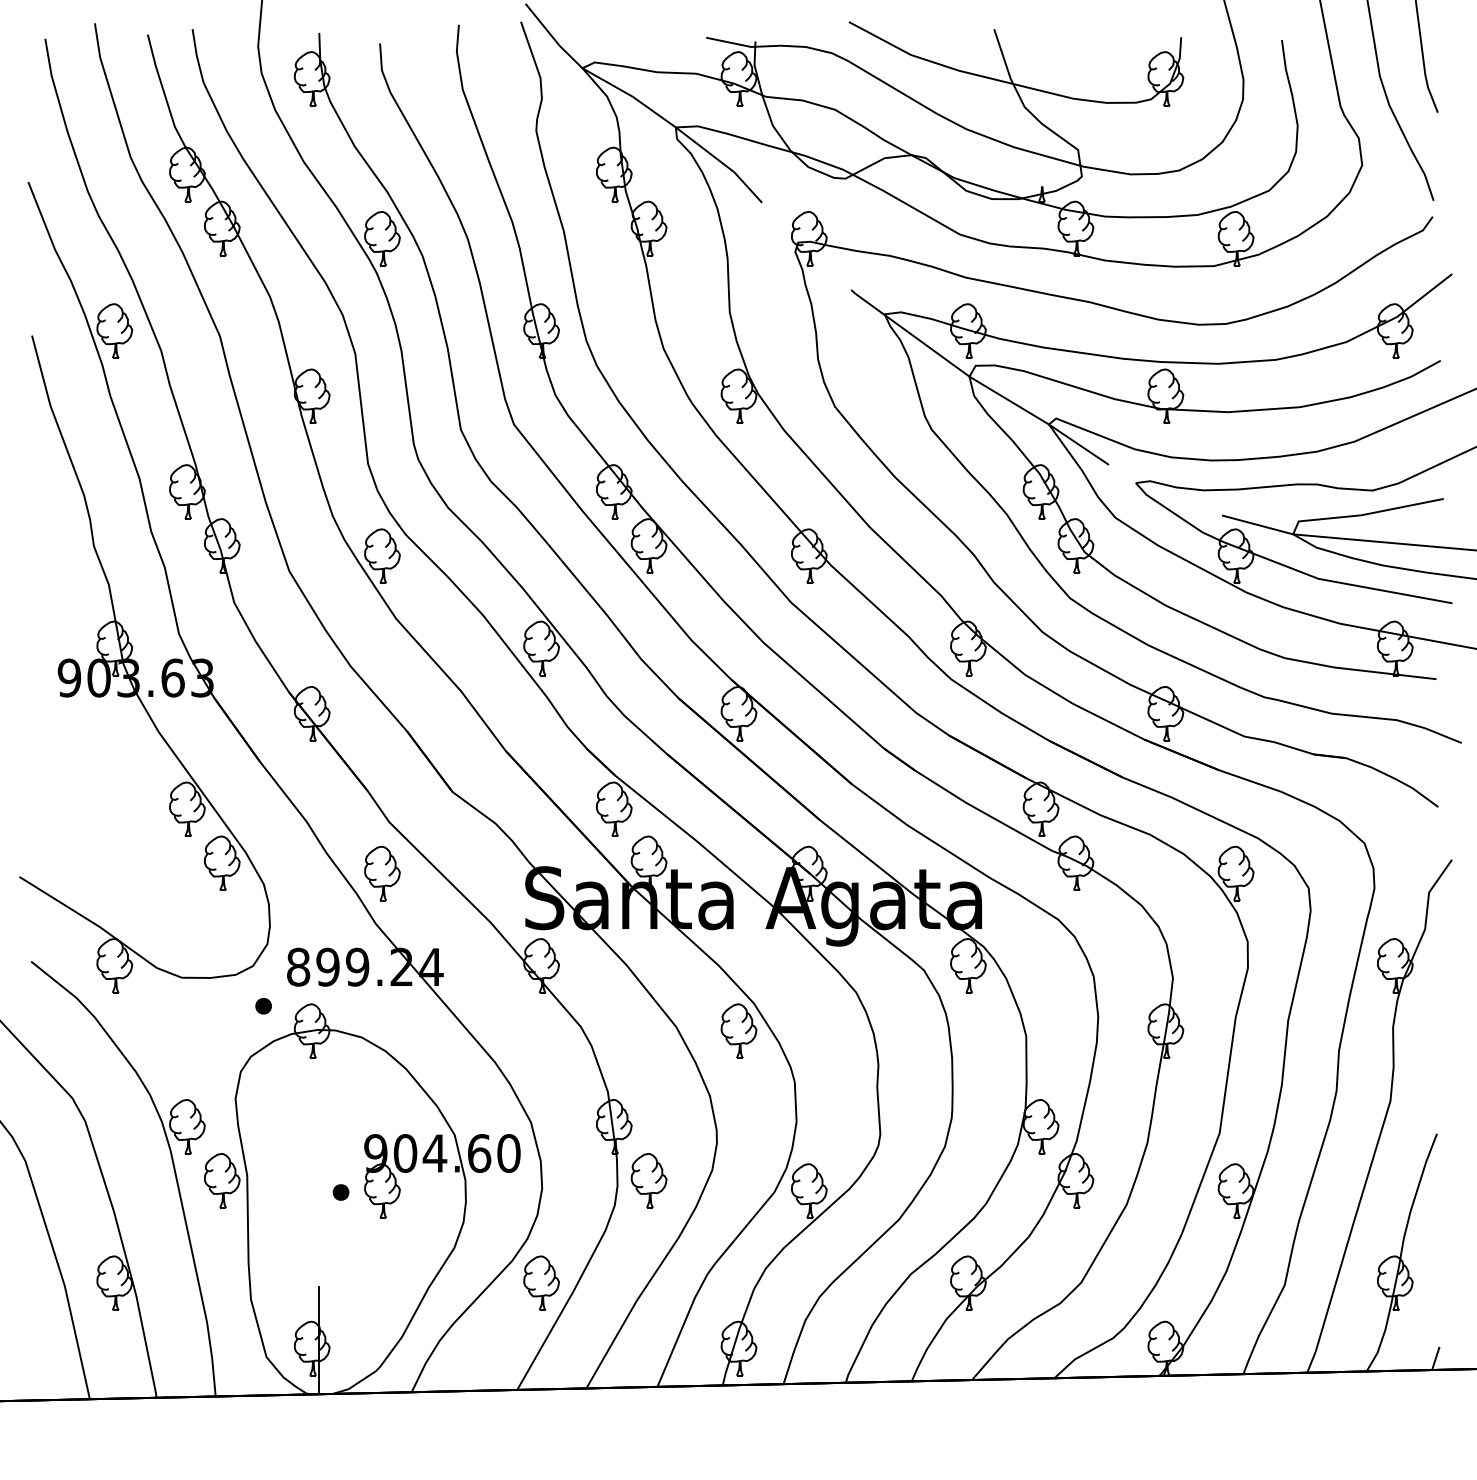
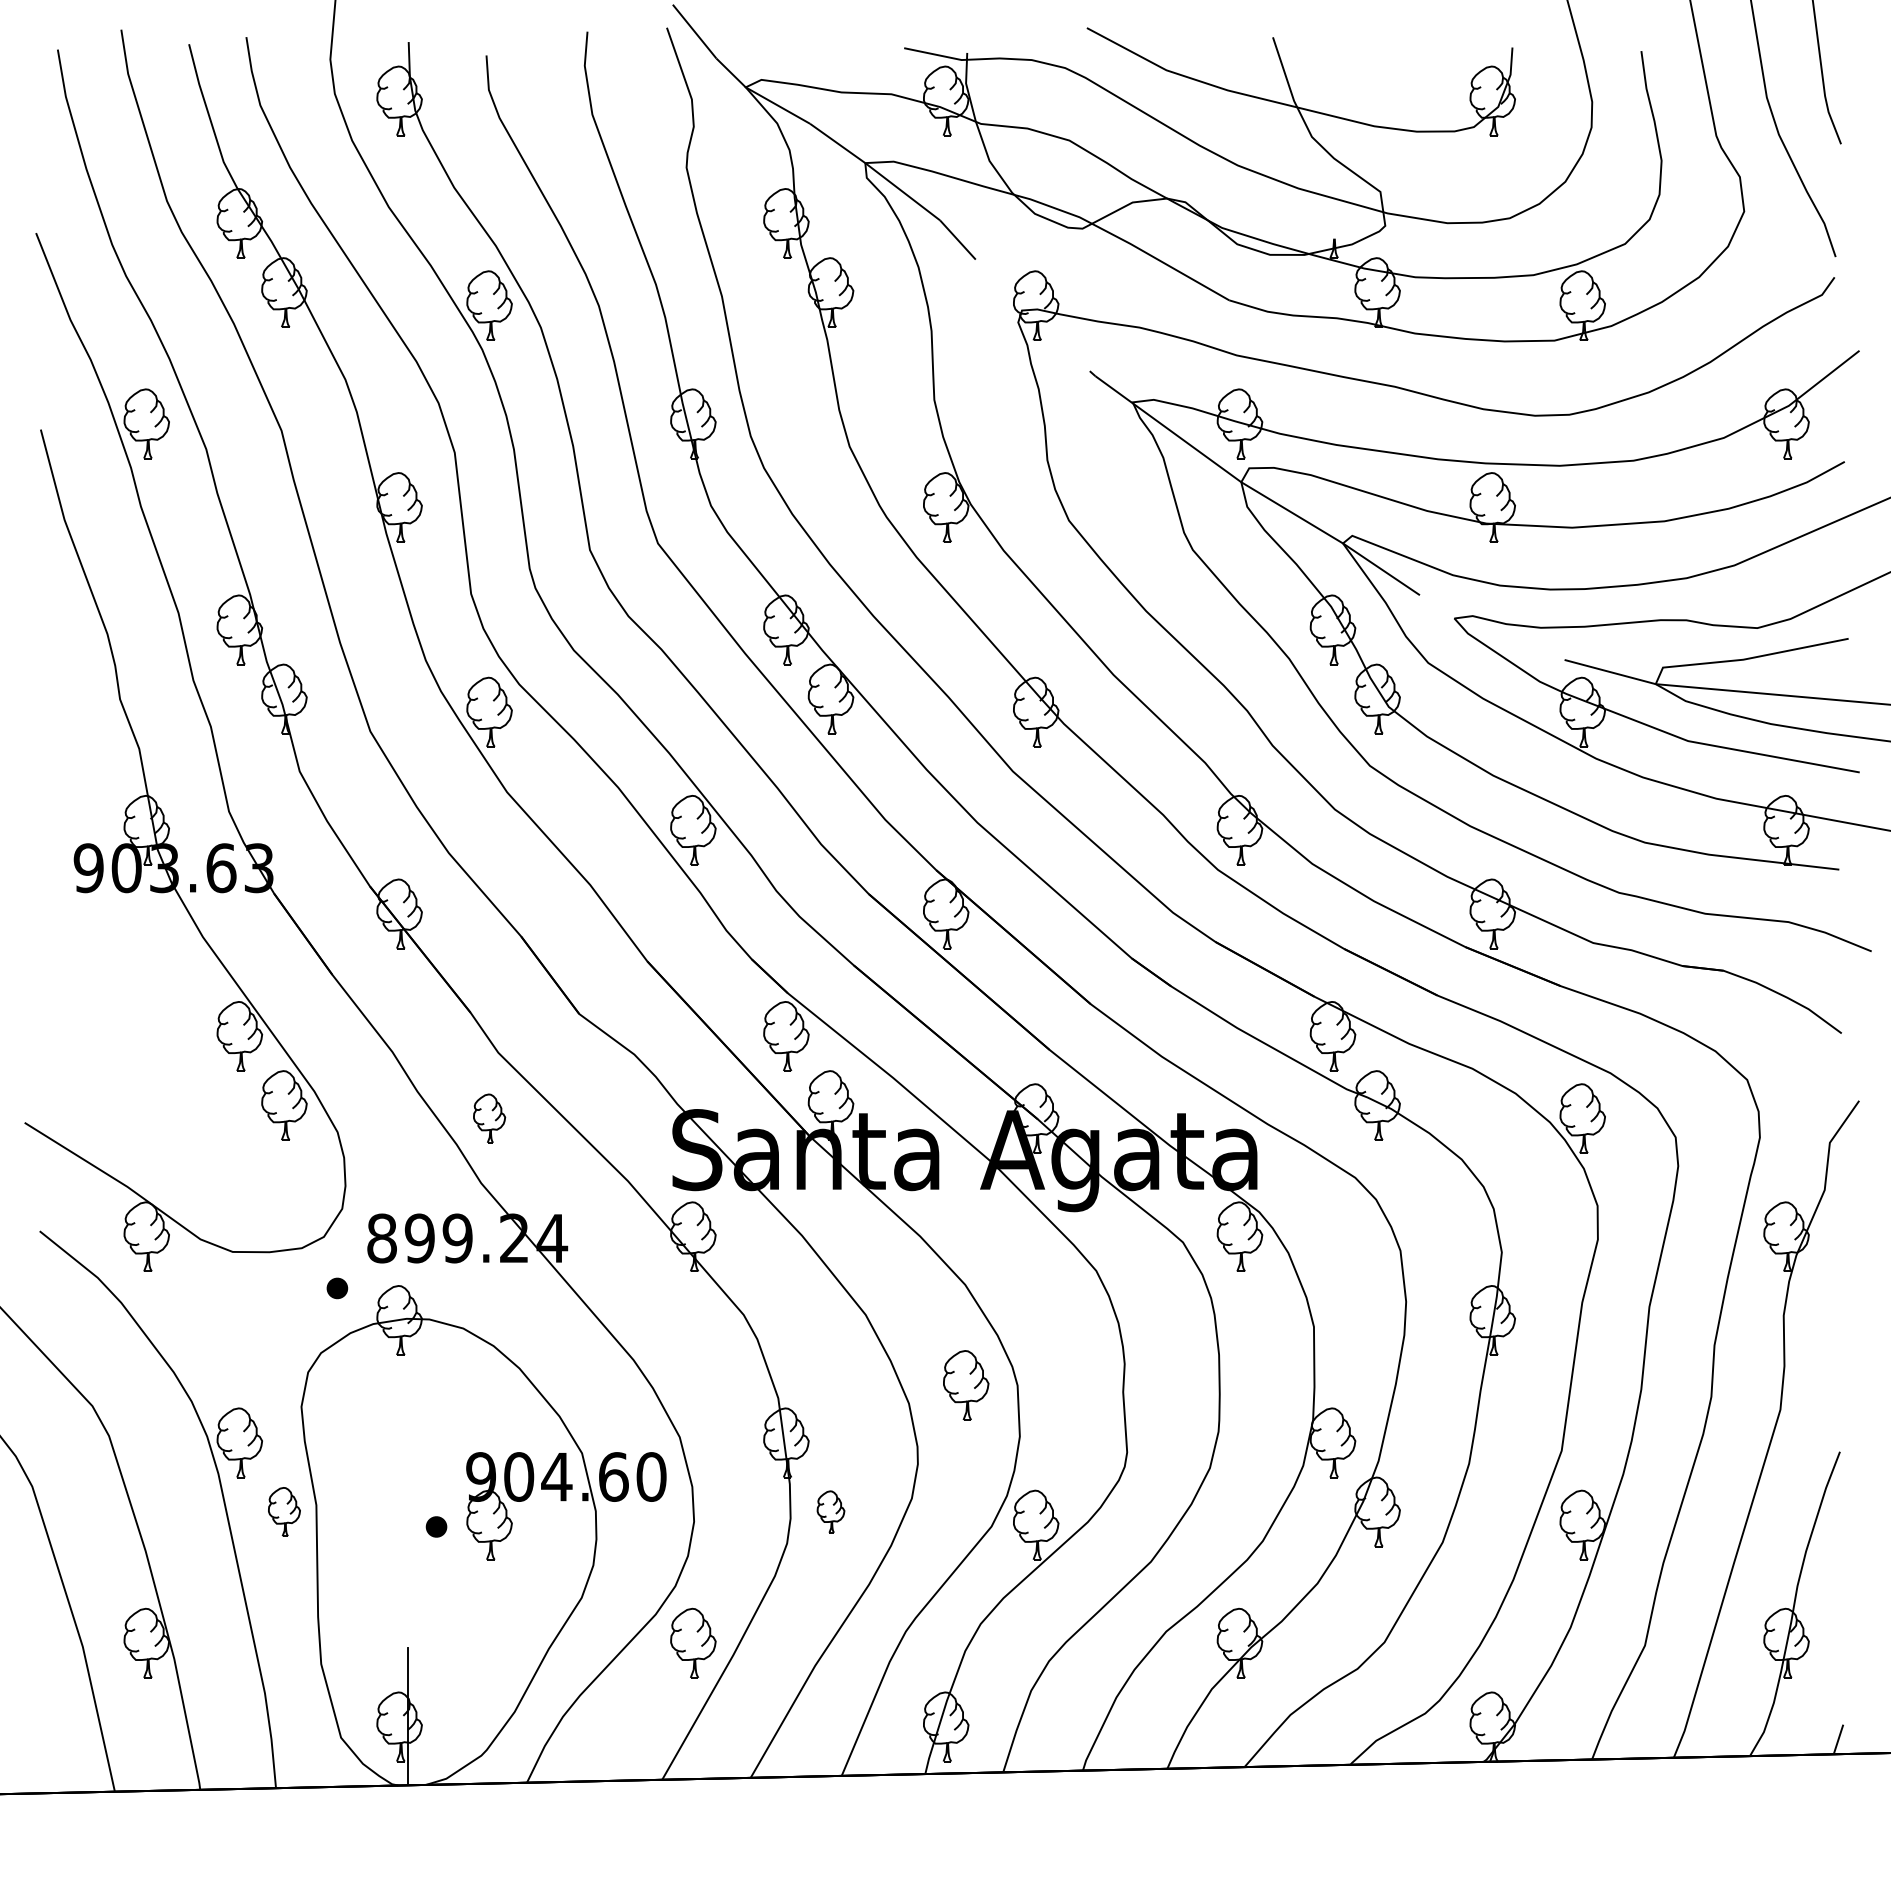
part: (382, 873) -> (489, 1118), size x0.7
part: (739, 1031) -> (966, 1385), moved
part: (222, 1180) -> (284, 1511), size x0.7
part: (648, 1180) -> (830, 1511), size x0.6

